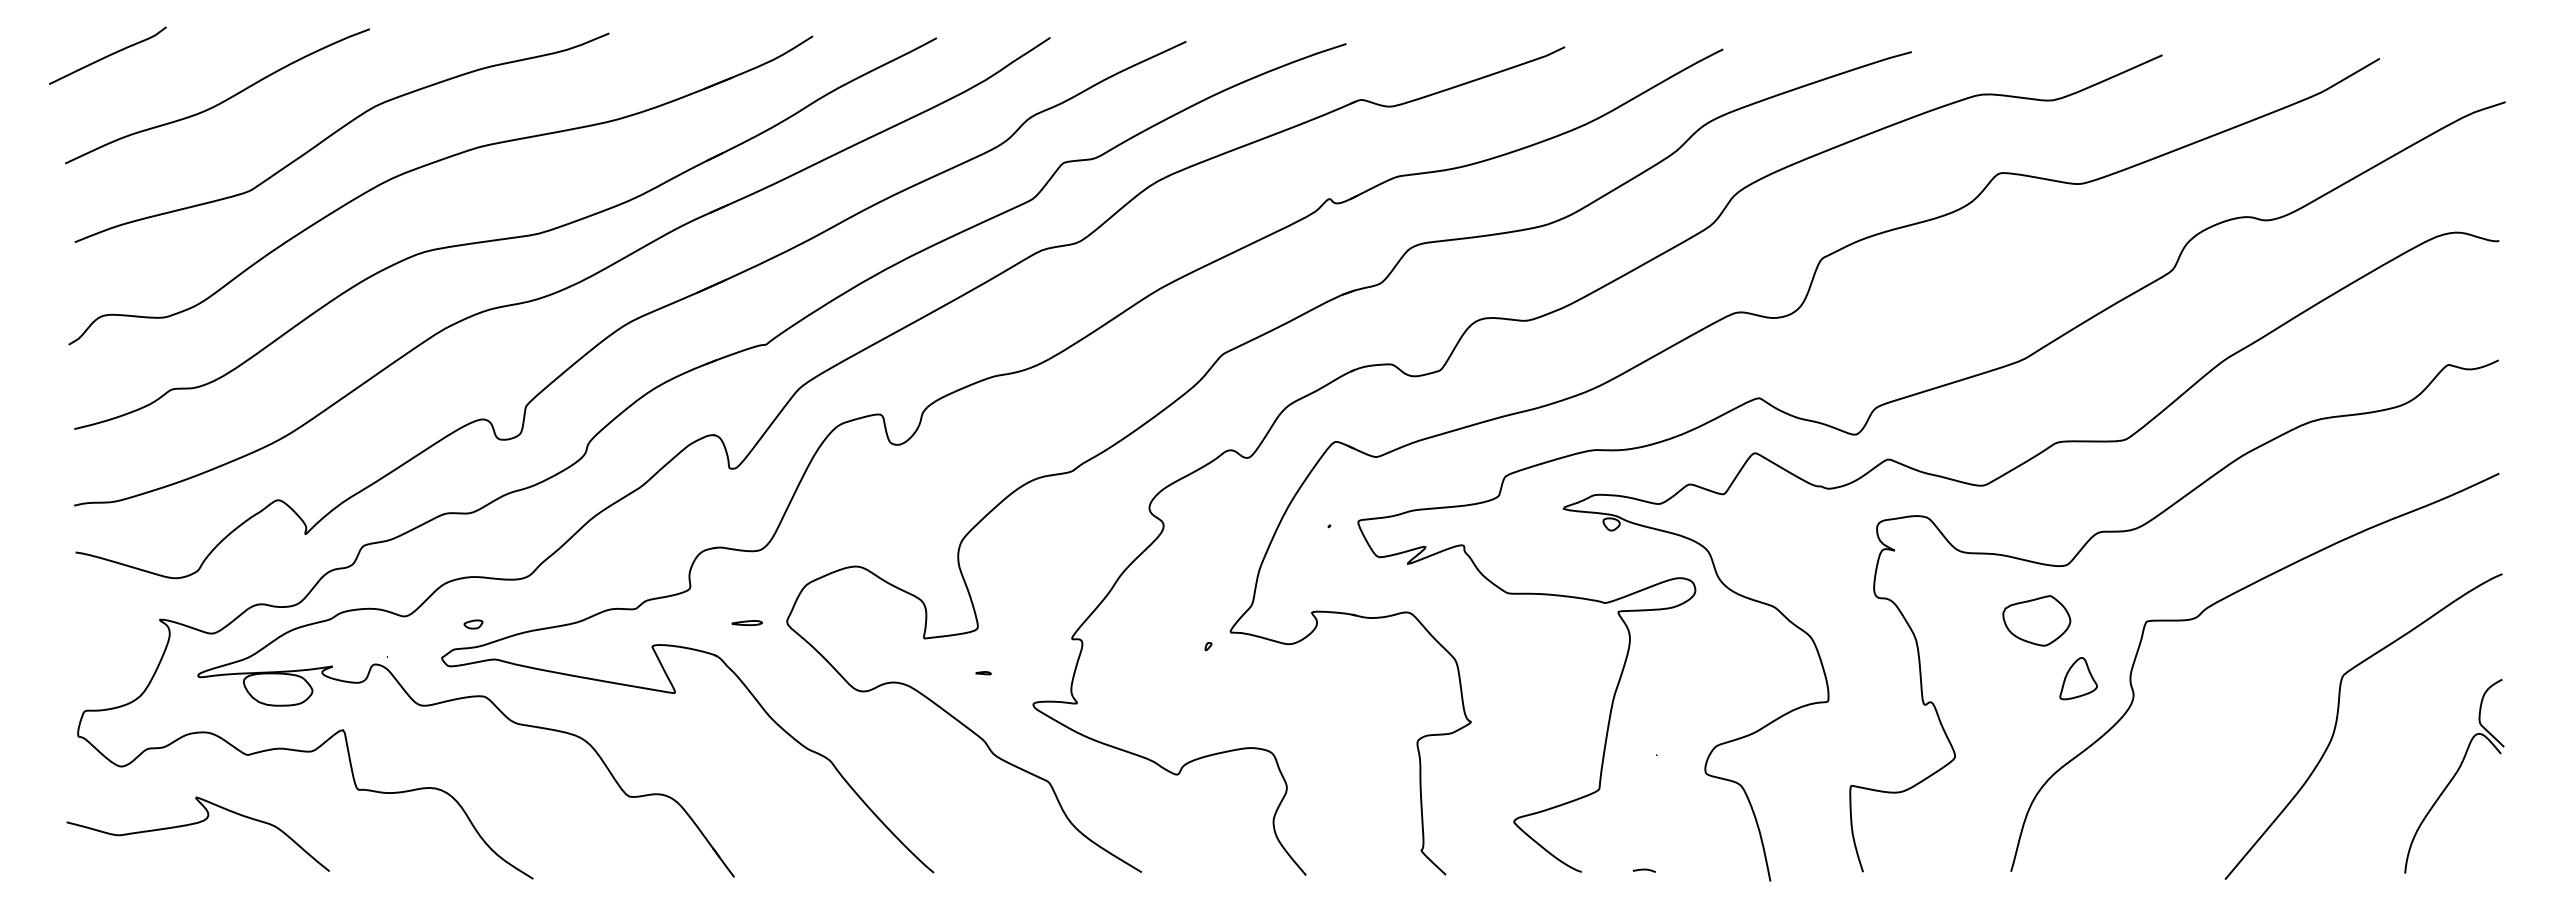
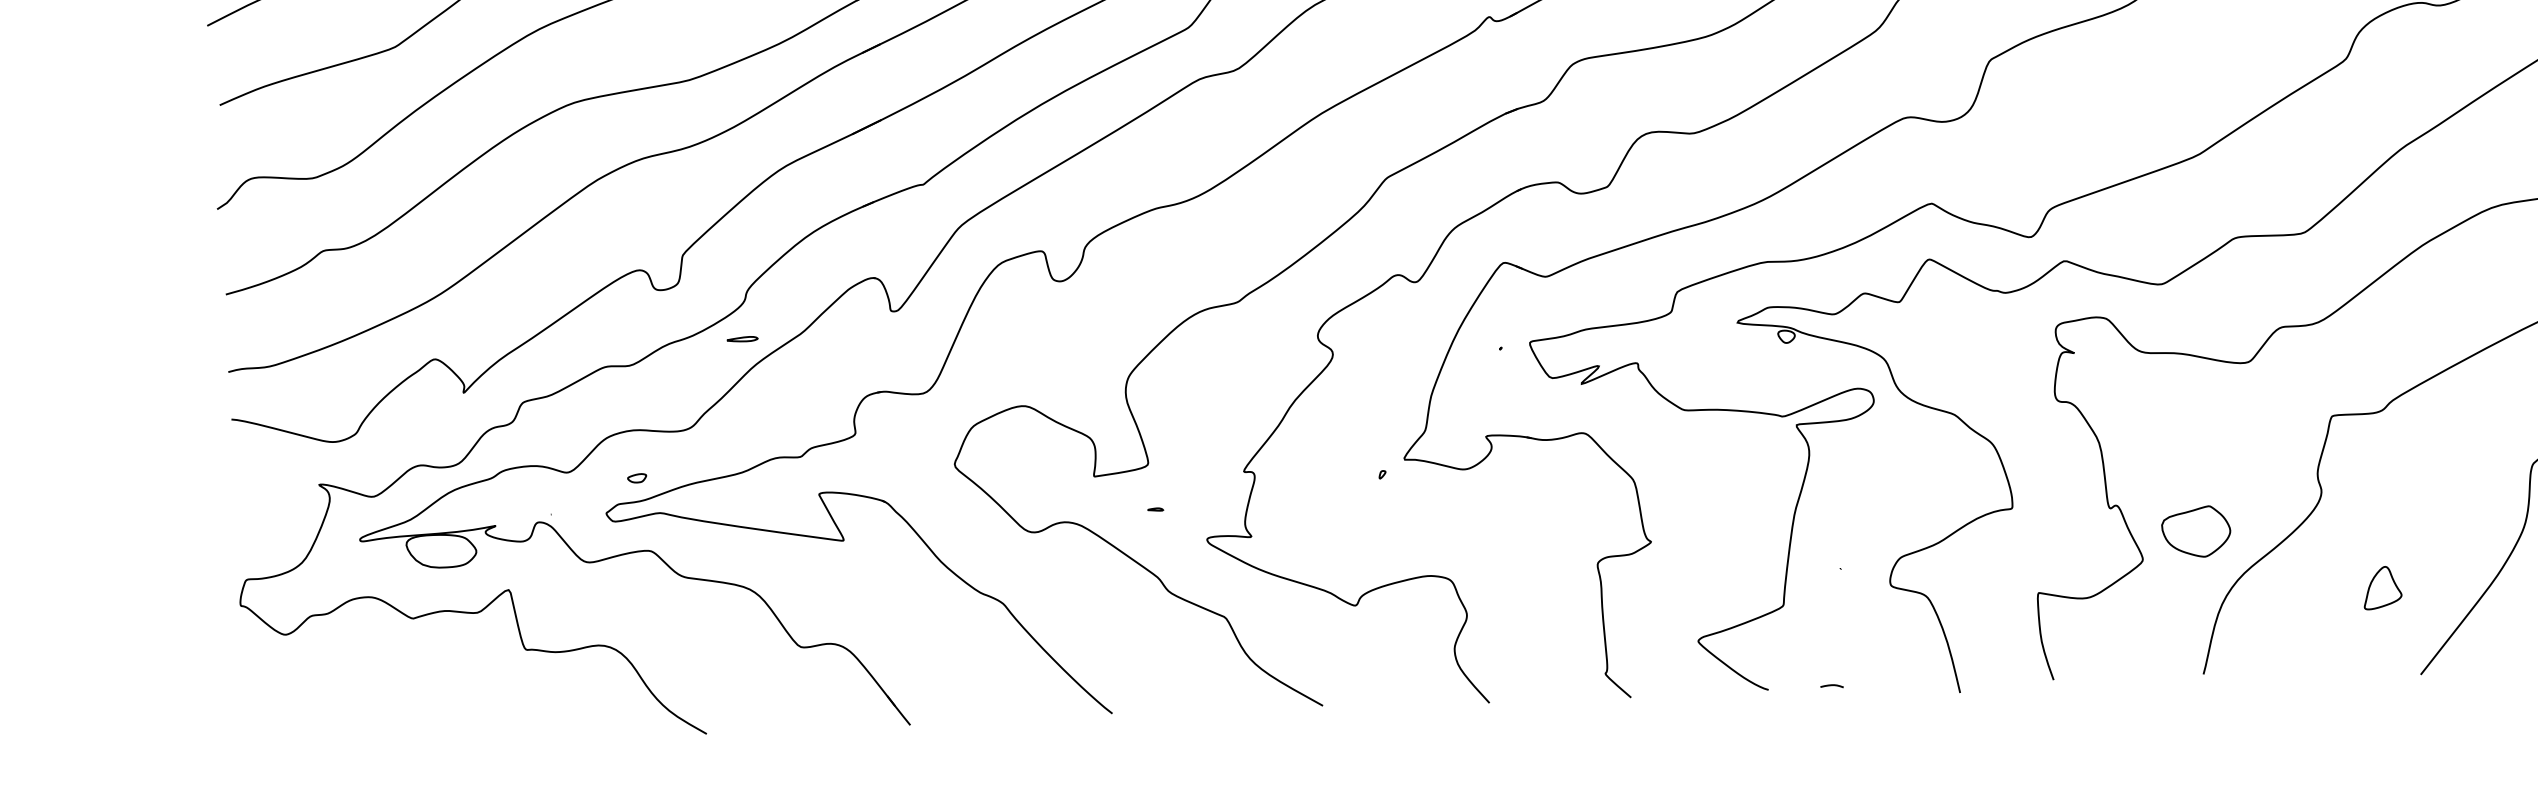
part: (2036, 620) -> (2195, 531), moved
part: (746, 623) -> (741, 339), moved
part: (2078, 678) -> (2382, 587), moved
curve: (195, 824) -> (362, 690), removed

